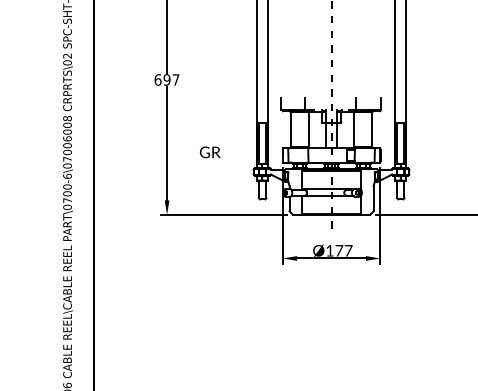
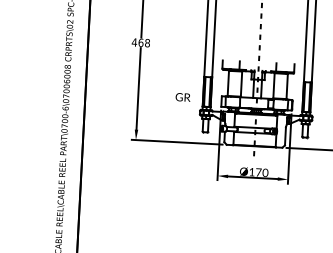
text: (166, 79) -> (140, 42), 697 -> 468
text: (209, 152) -> (182, 97), moved
text: (348, 250) -> (265, 172), Ø177 -> Ø170

